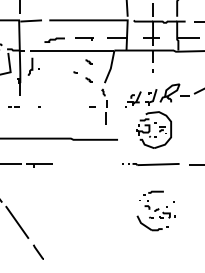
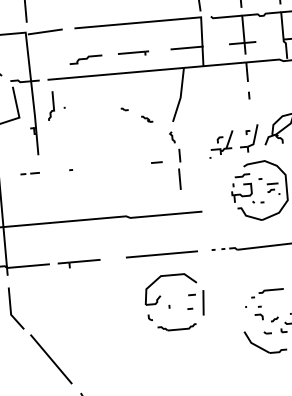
part: (88, 61) -> (143, 89), removed
line: (90, 163) -> (161, 253), added
part: (96, 193) -> (175, 301), added

